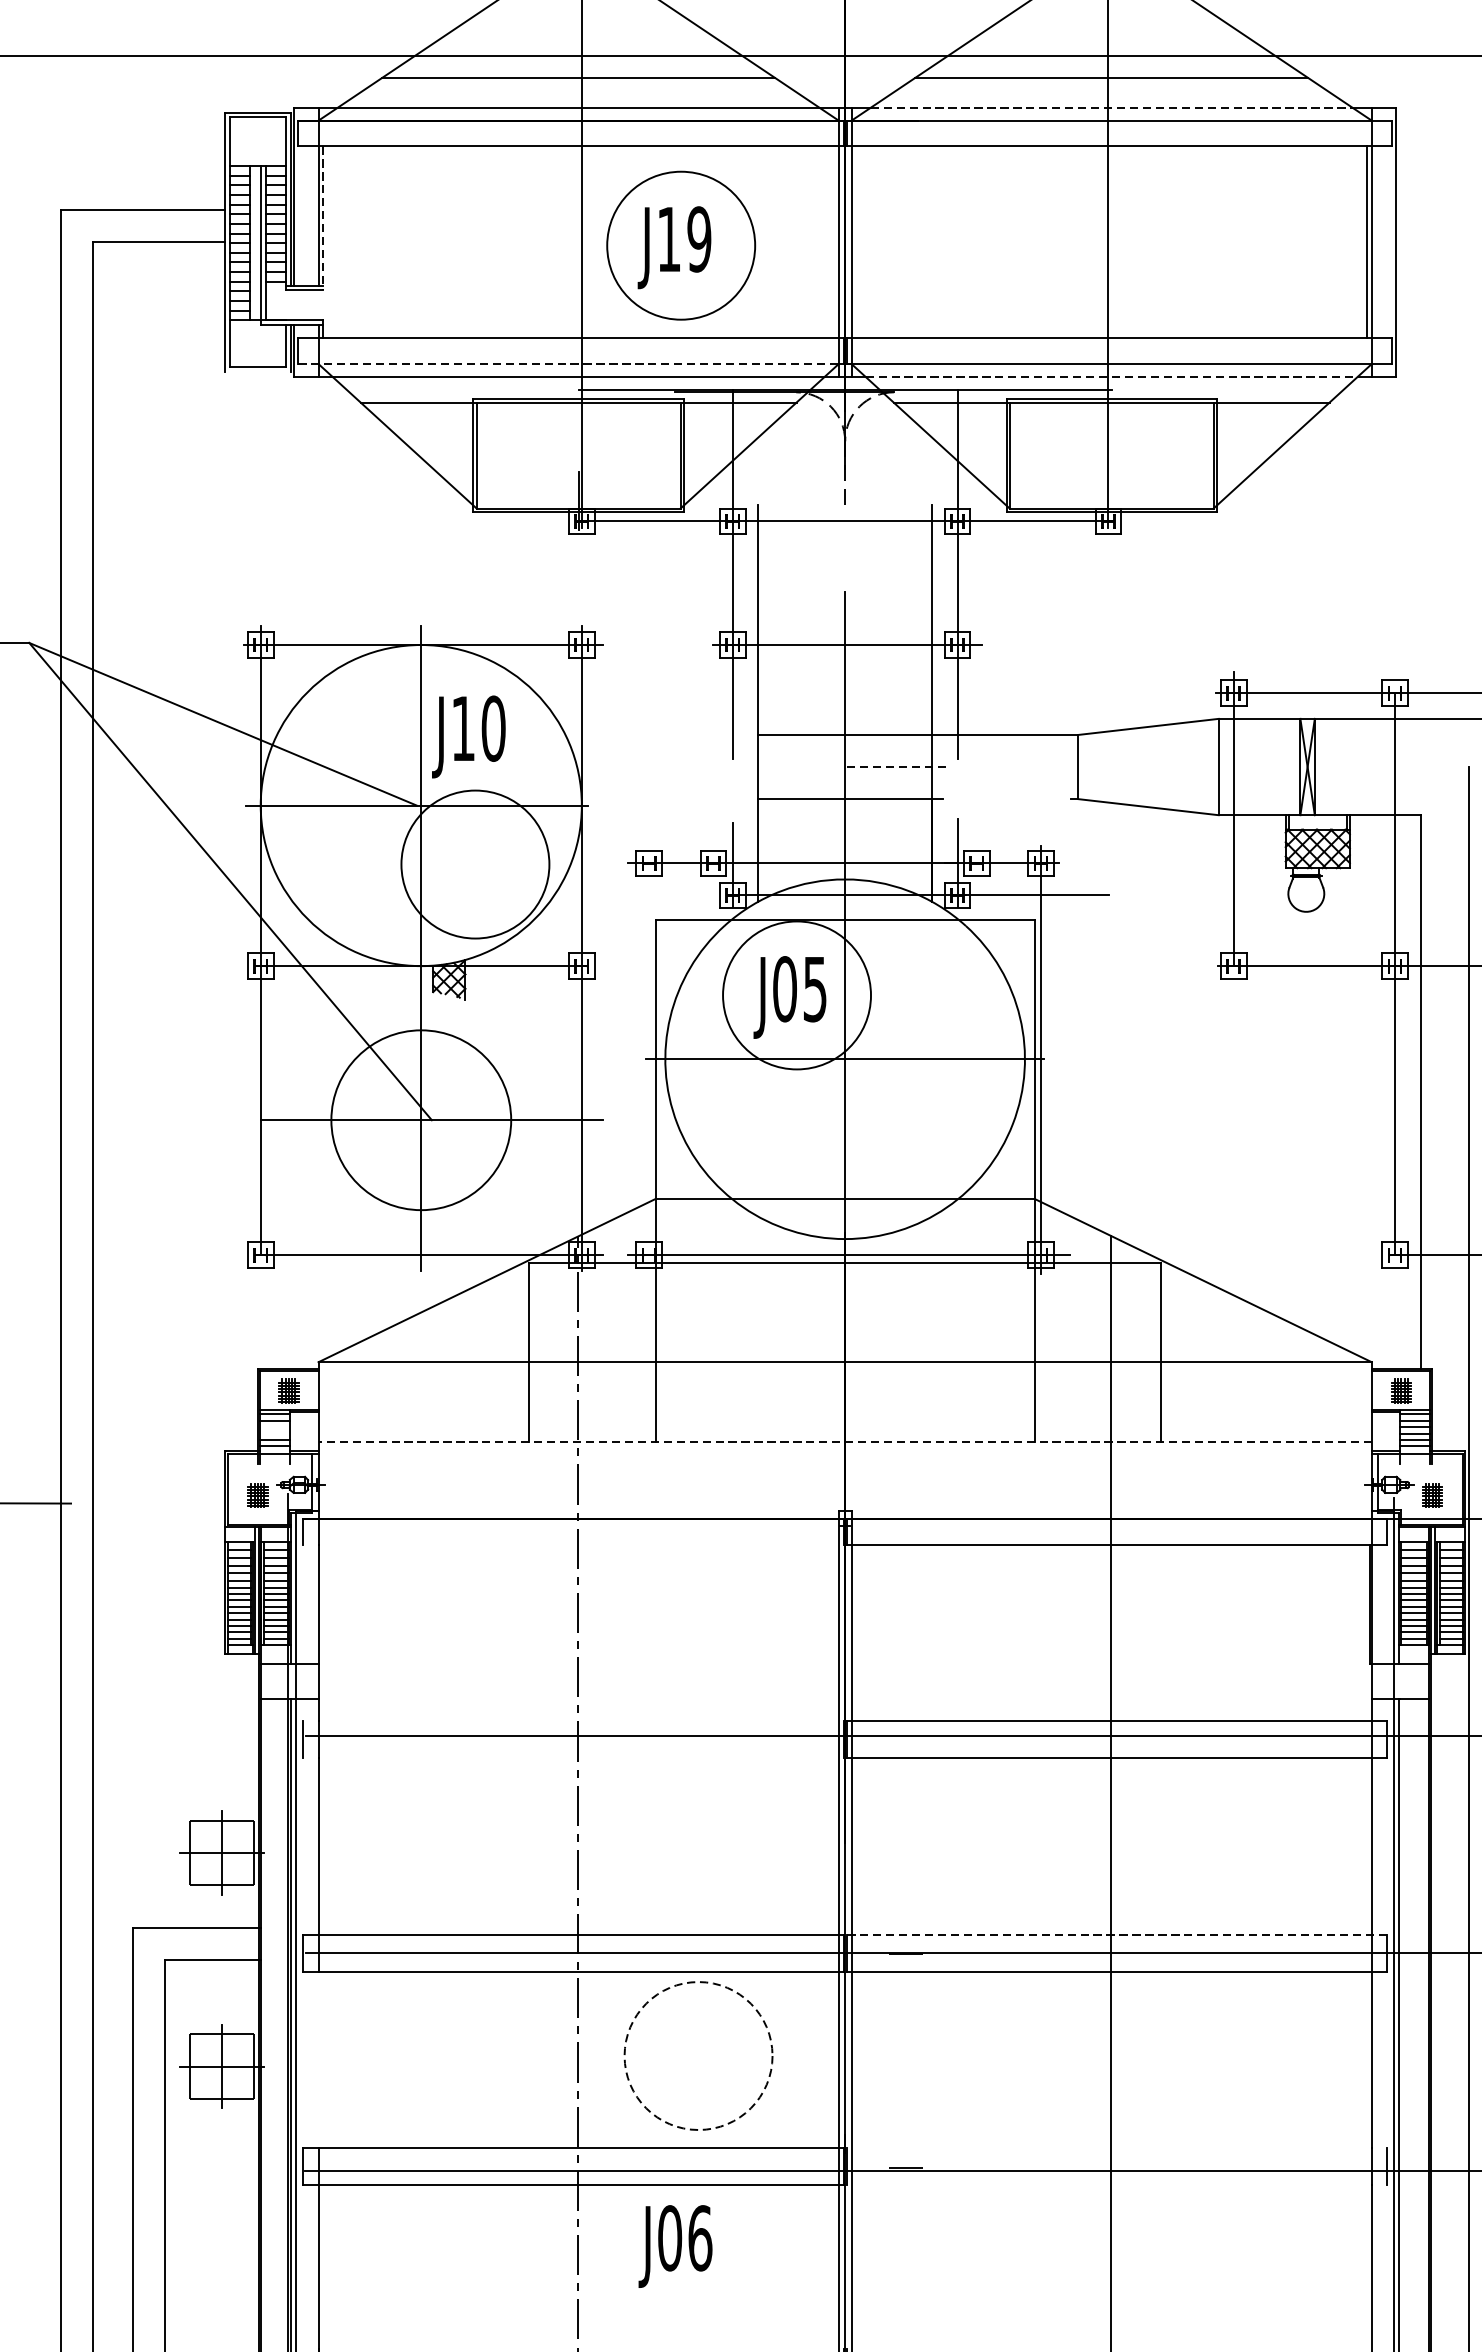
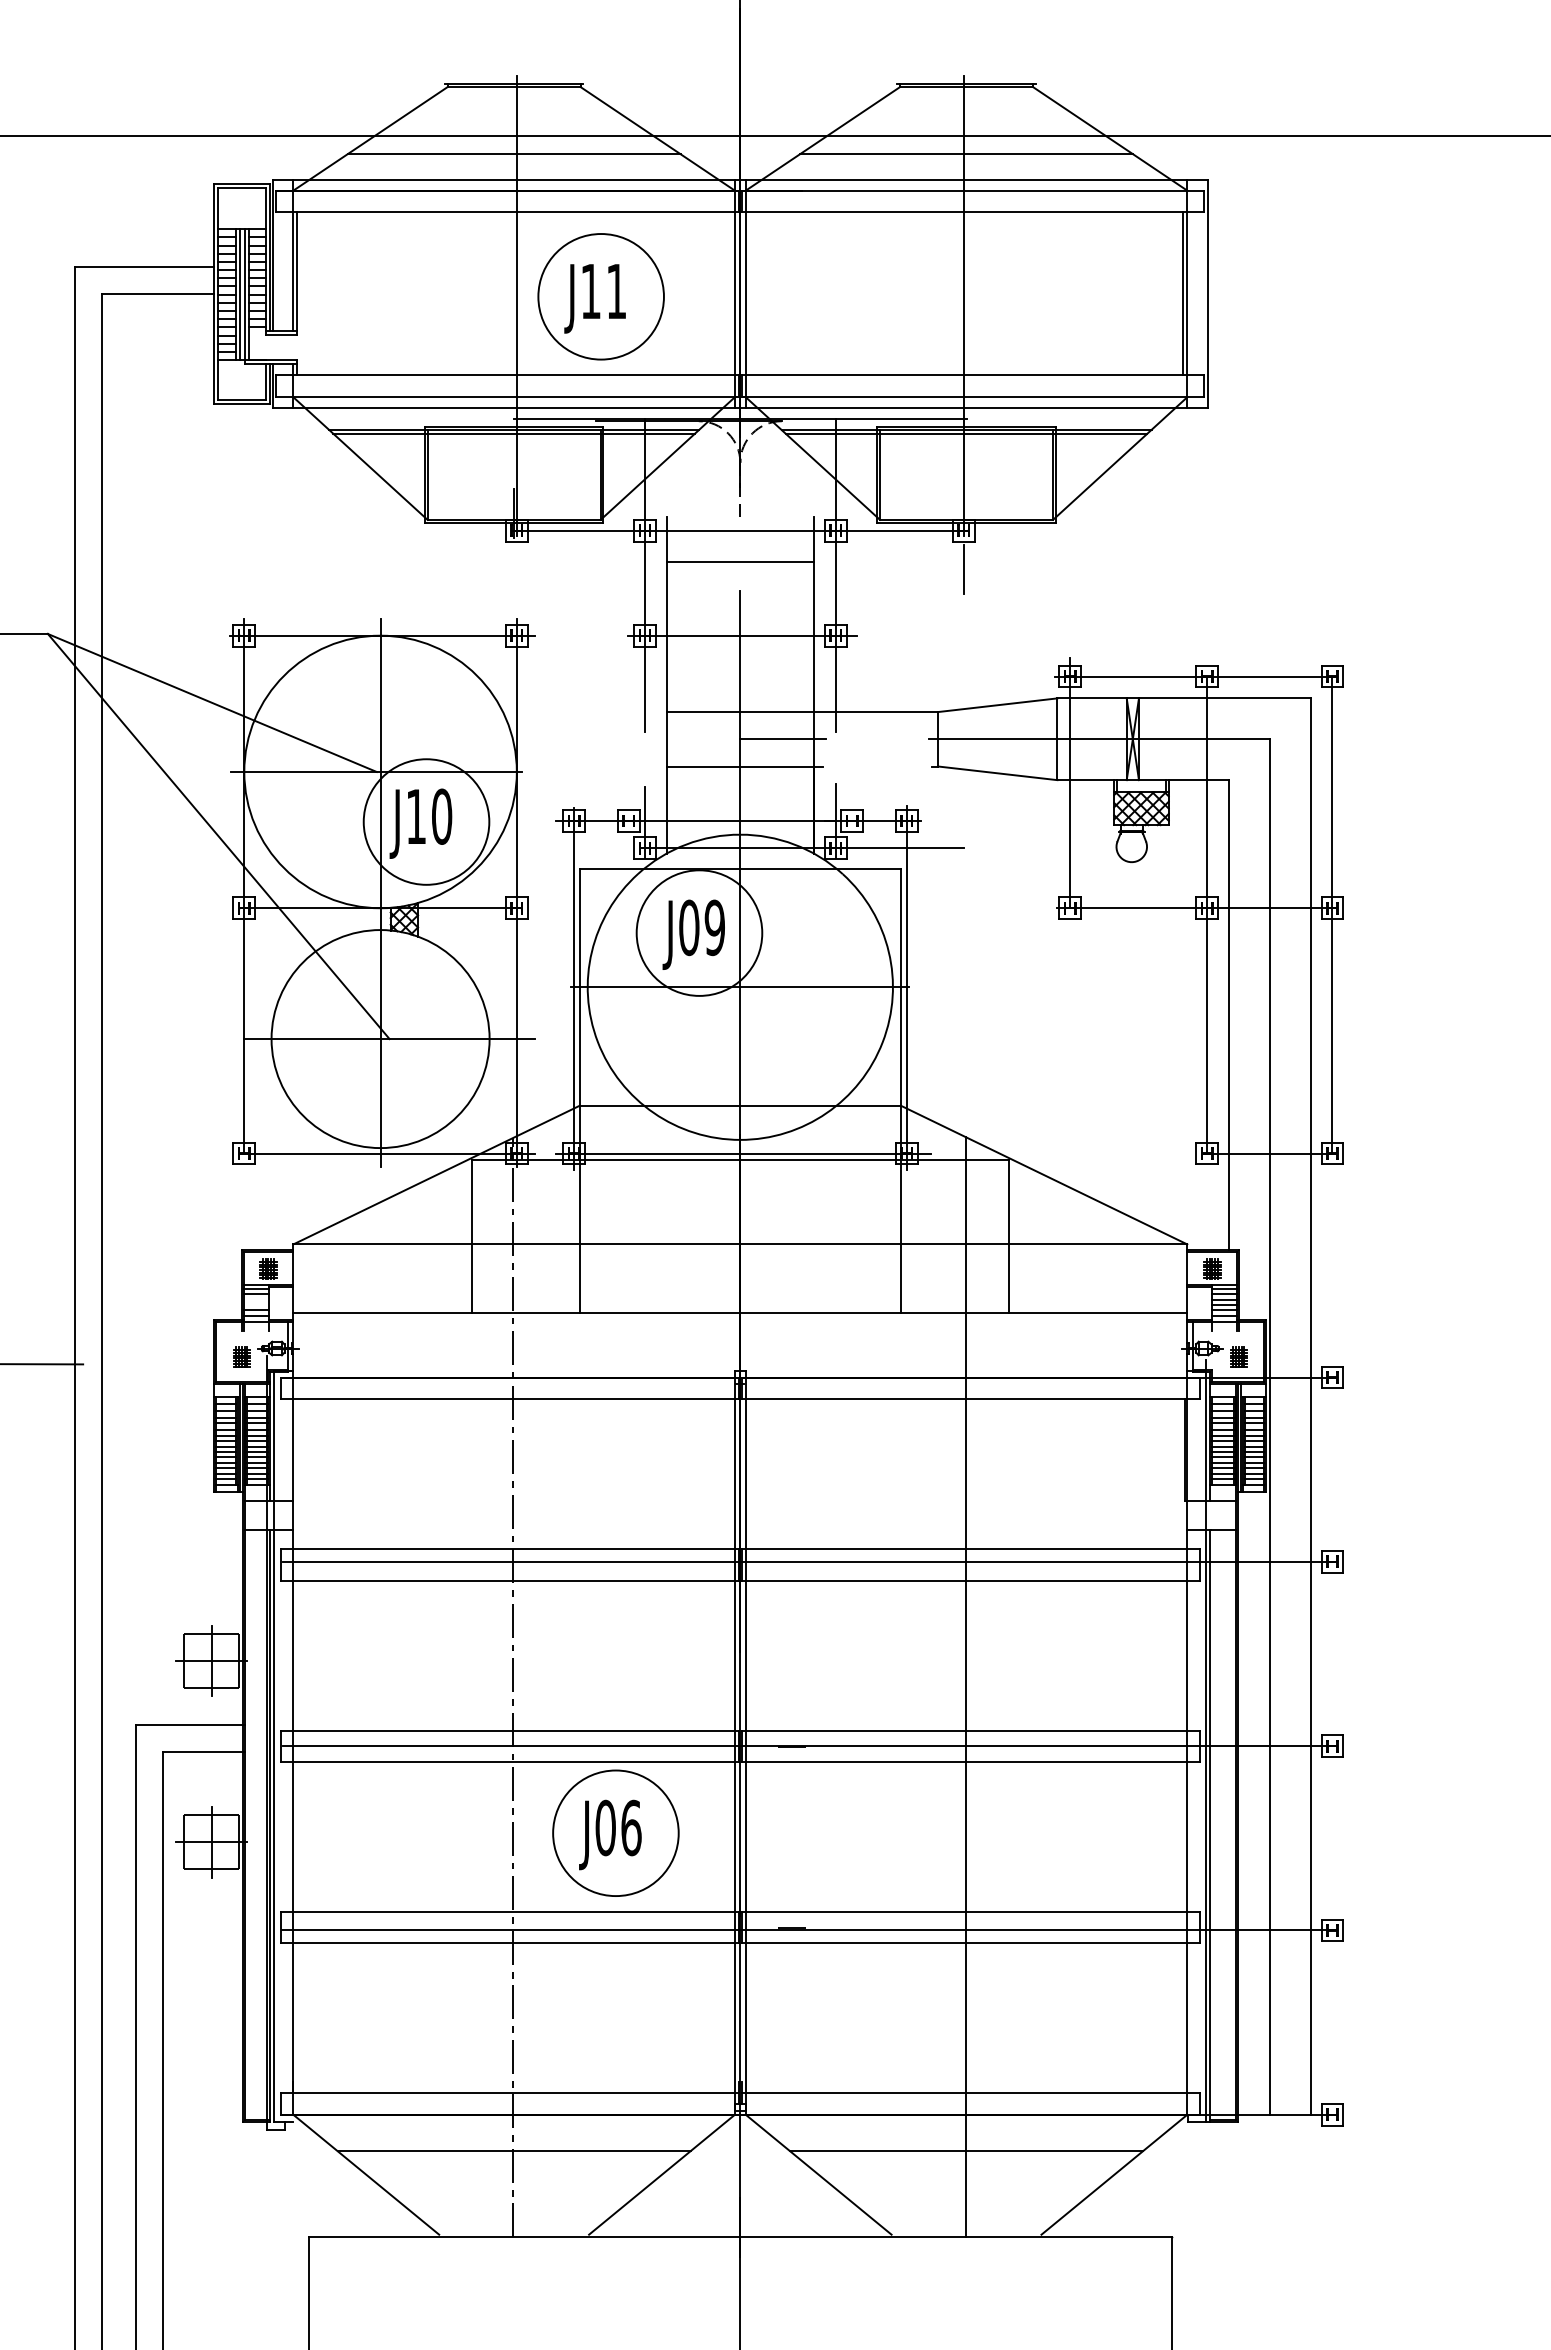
line: (1111, 107) -> (966, 179), dashed -> solid
line: (323, 219) -> (297, 274), dashed -> solid
text: (699, 239) -> (616, 291), J19 -> J11
line: (255, 243) -> (239, 294), added
line: (571, 364) -> (508, 397), dashed -> solid
line: (258, 372) -> (242, 404), added
line: (1111, 377) -> (966, 408), dashed -> solid
line: (579, 406) -> (514, 433), added
line: (1111, 406) -> (966, 433), added
line: (844, 557) -> (739, 561), added
line: (1108, 567) -> (963, 569), added
text: (468, 736) -> (420, 823), moved
line: (896, 767) -> (783, 739), dashed -> solid
line: (1268, 767) -> (1099, 739), added
text: (814, 988) -> (714, 927), J05 -> J09
line: (649, 1060) -> (574, 988), added
circle: (421, 1120) -> (380, 1039), size x1.43
line: (845, 1442) -> (740, 1312), dashed -> solid
line: (573, 1544) -> (509, 1399), added
line: (573, 1721) -> (509, 1549), added
line: (573, 1758) -> (509, 1580), added
line: (1116, 1934) -> (970, 1730), dashed -> solid
circle: (698, 2056) -> (615, 1833), dashed -> solid
line: (318, 2059) -> (293, 1836), added
line: (1116, 2148) -> (970, 1911), added
line: (1116, 2185) -> (970, 1943), added
text: (675, 2245) -> (610, 1834), moved

